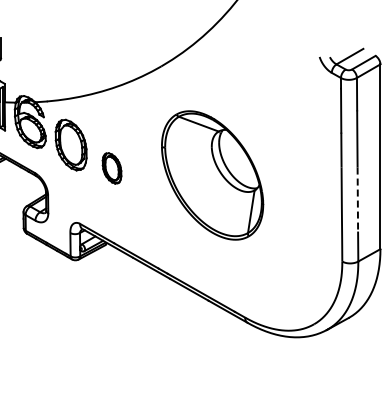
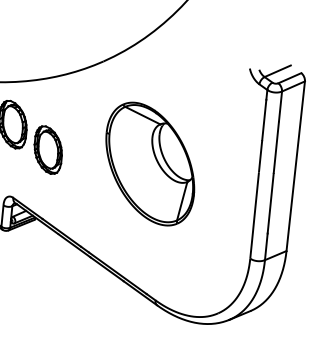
part: (111, 168) -> (47, 150), size x1.67
part: (212, 175) -> (150, 164), moved
line: (357, 200) -> (270, 204), dashed -> solid

